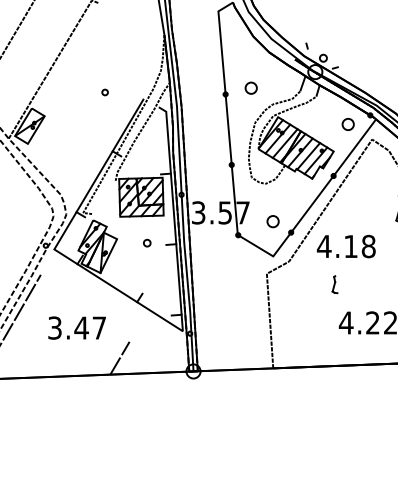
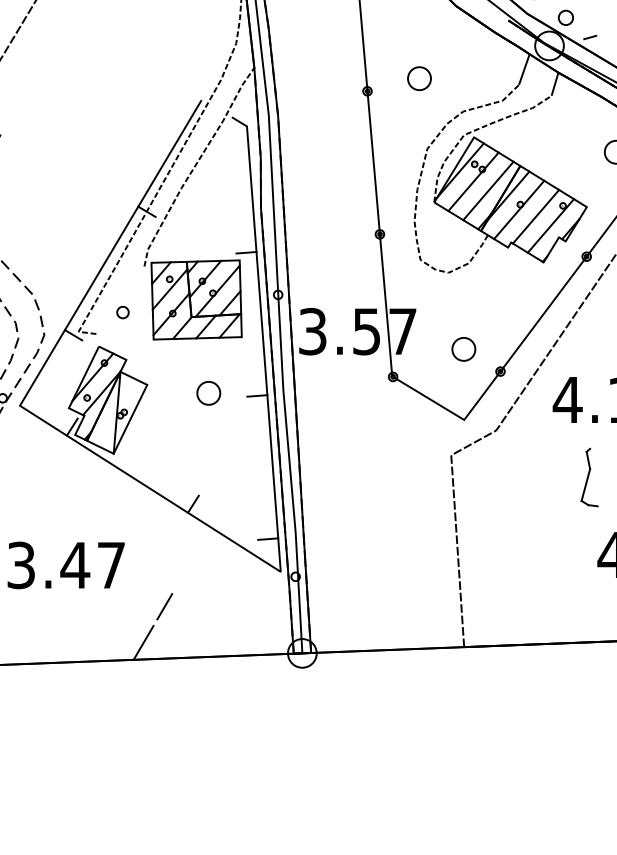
part: (104, 92) -> (121, 312), moved
part: (146, 242) -> (206, 391), size x1.67
part: (334, 284) -> (588, 476), size x1.67

